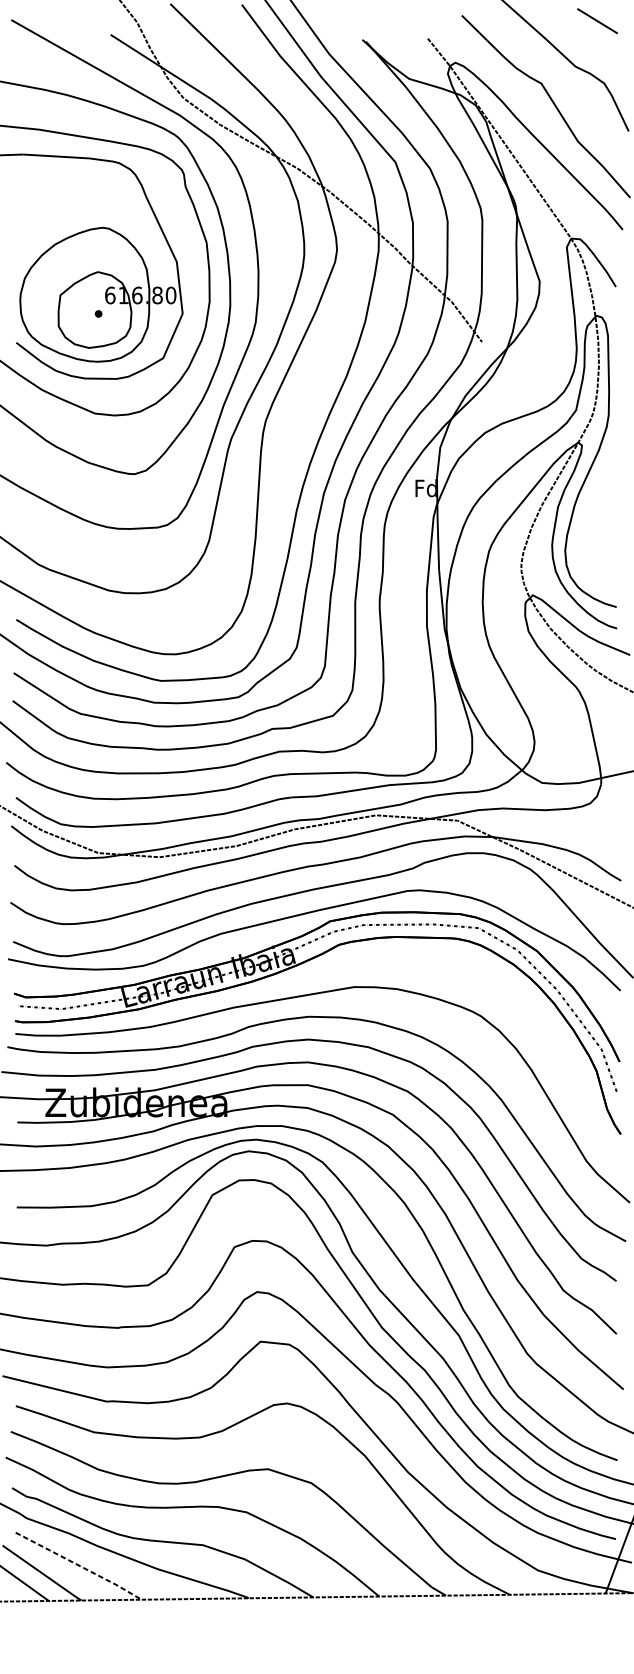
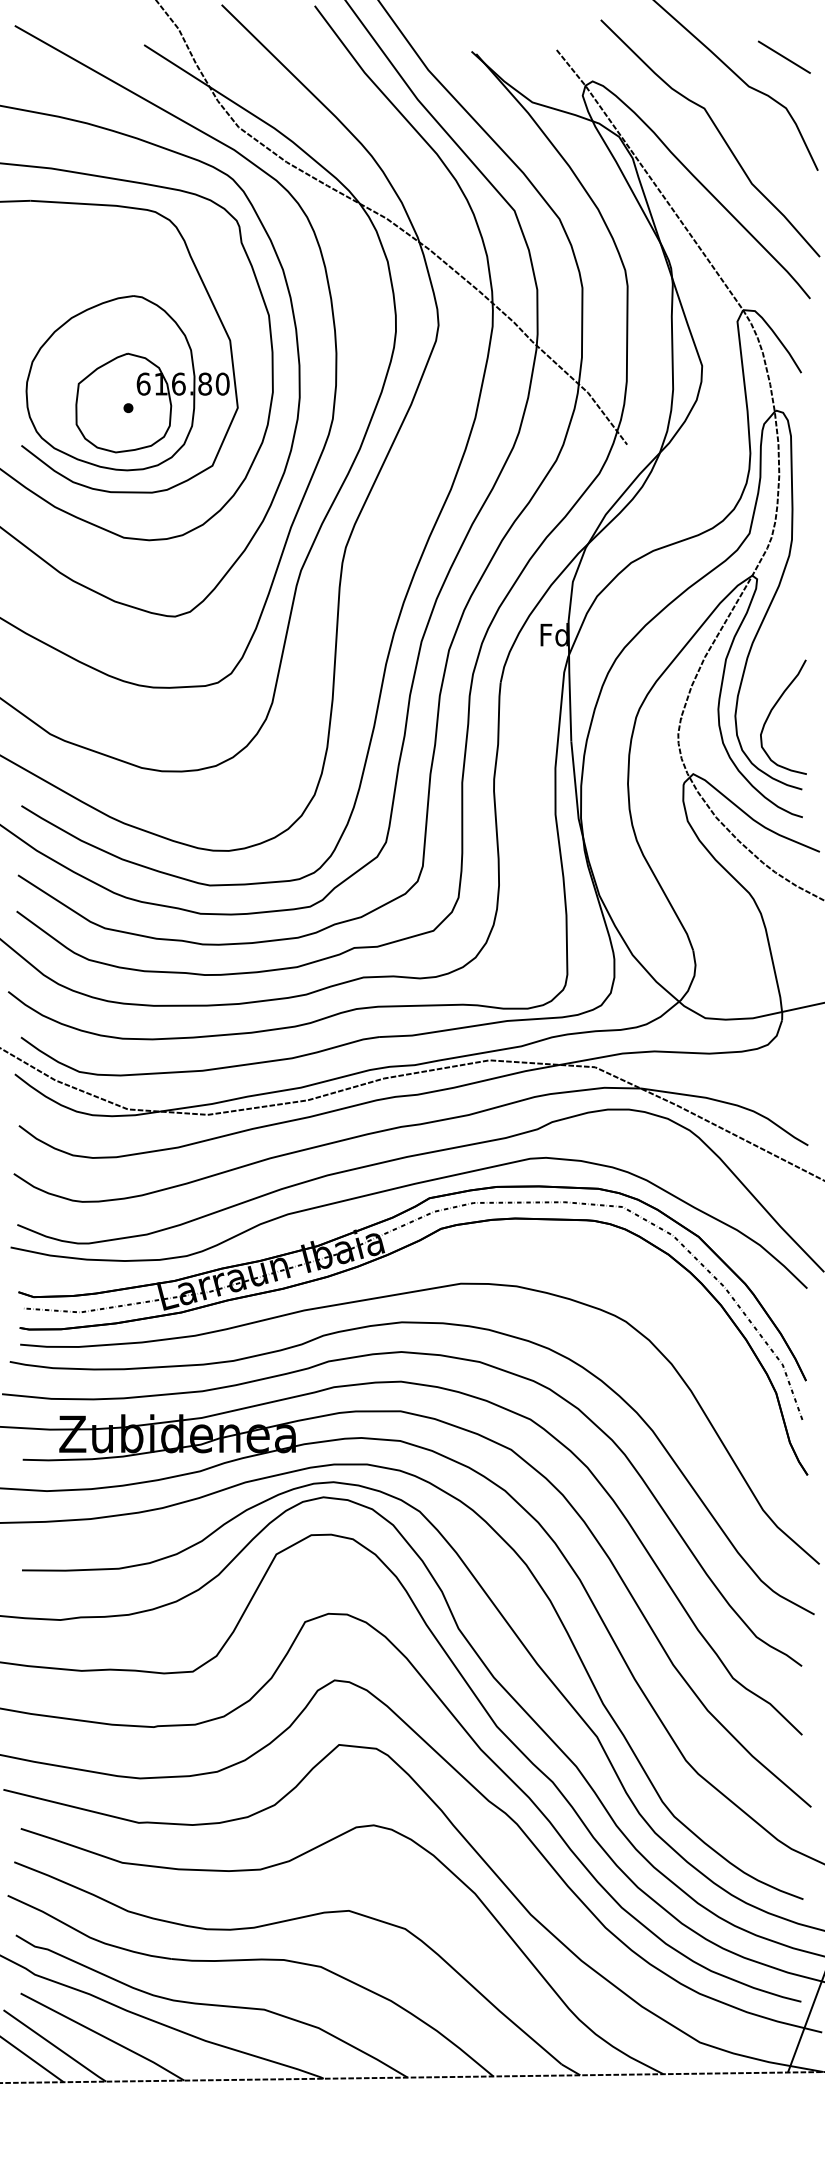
line: (596, 20) -> (783, 56), moved
curve: (594, 545) -> (773, 709), added
line: (79, 1565) -> (103, 2036), dashed -> solid

